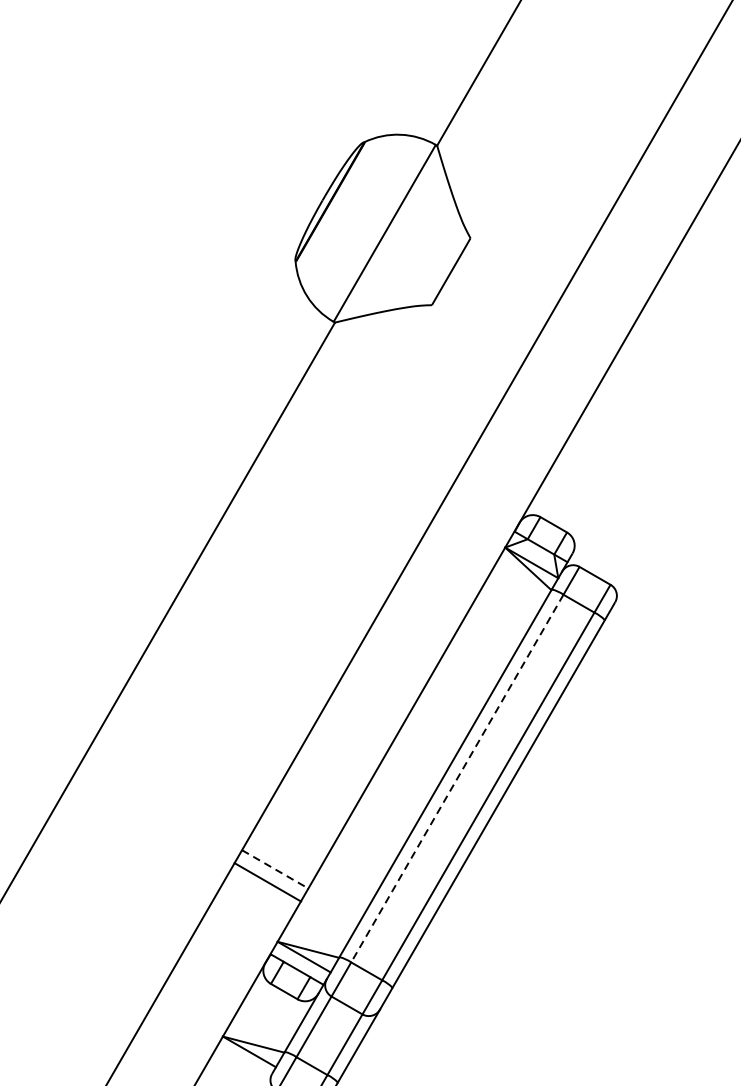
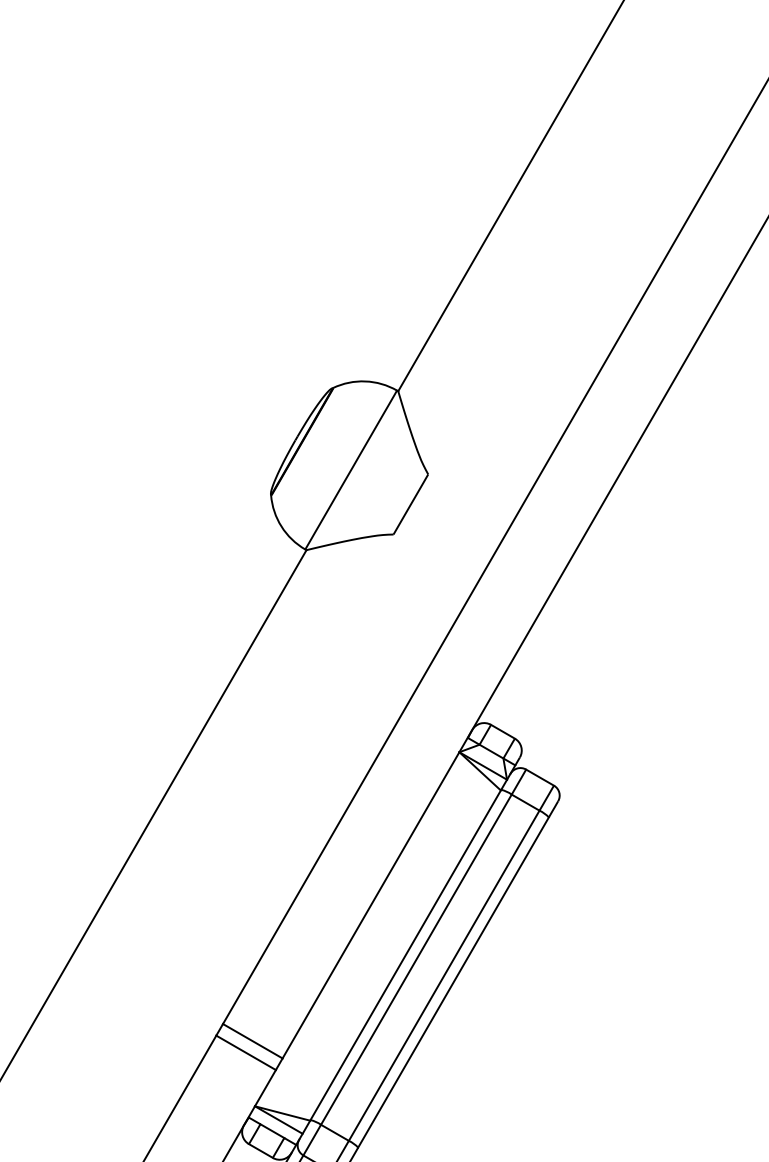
line: (457, 778) -> (416, 959), dashed -> solid
line: (275, 869) -> (253, 1041), dashed -> solid

